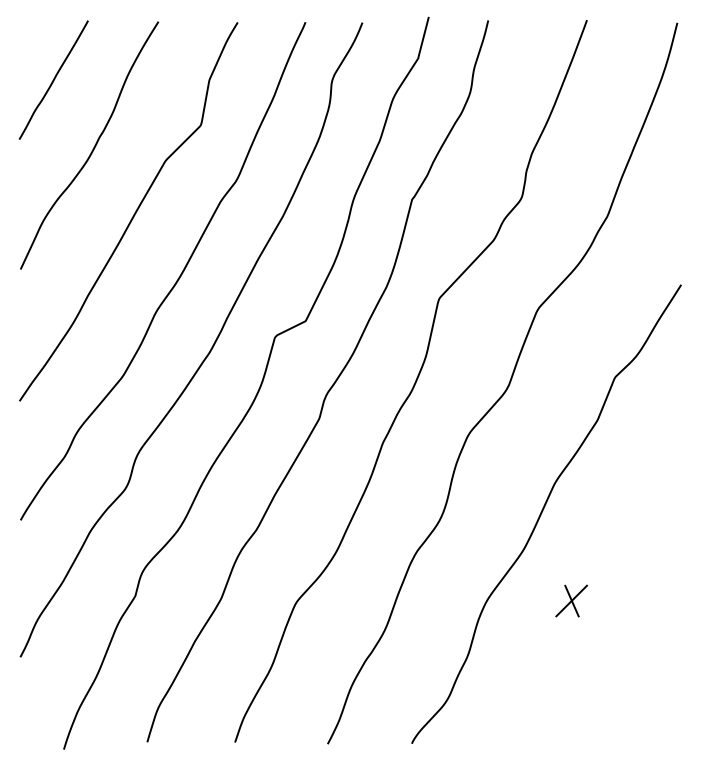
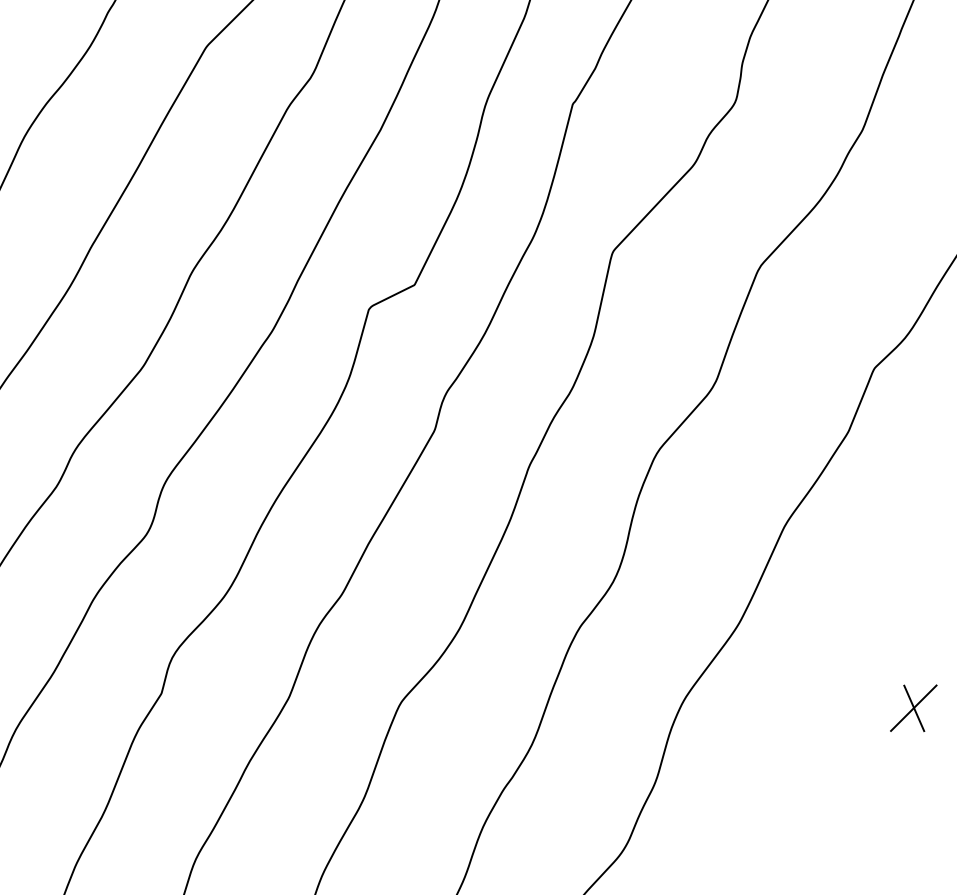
part: (571, 600) -> (913, 707), moved

